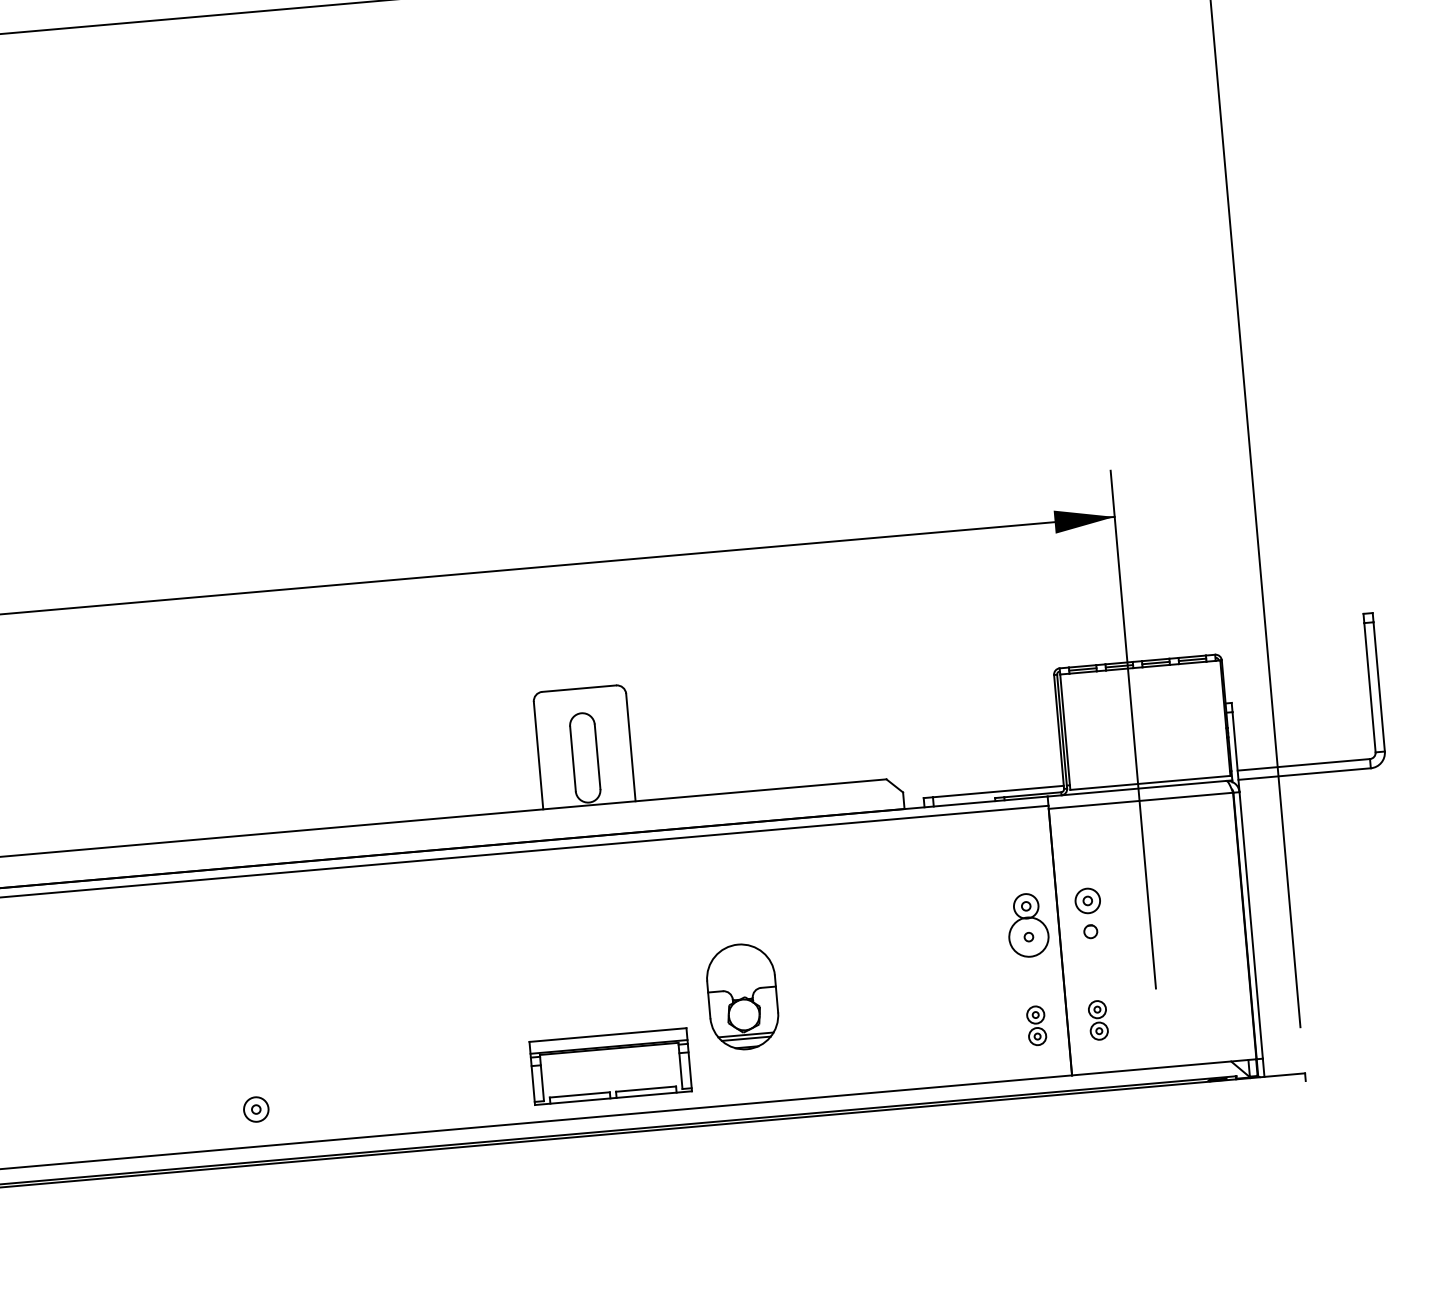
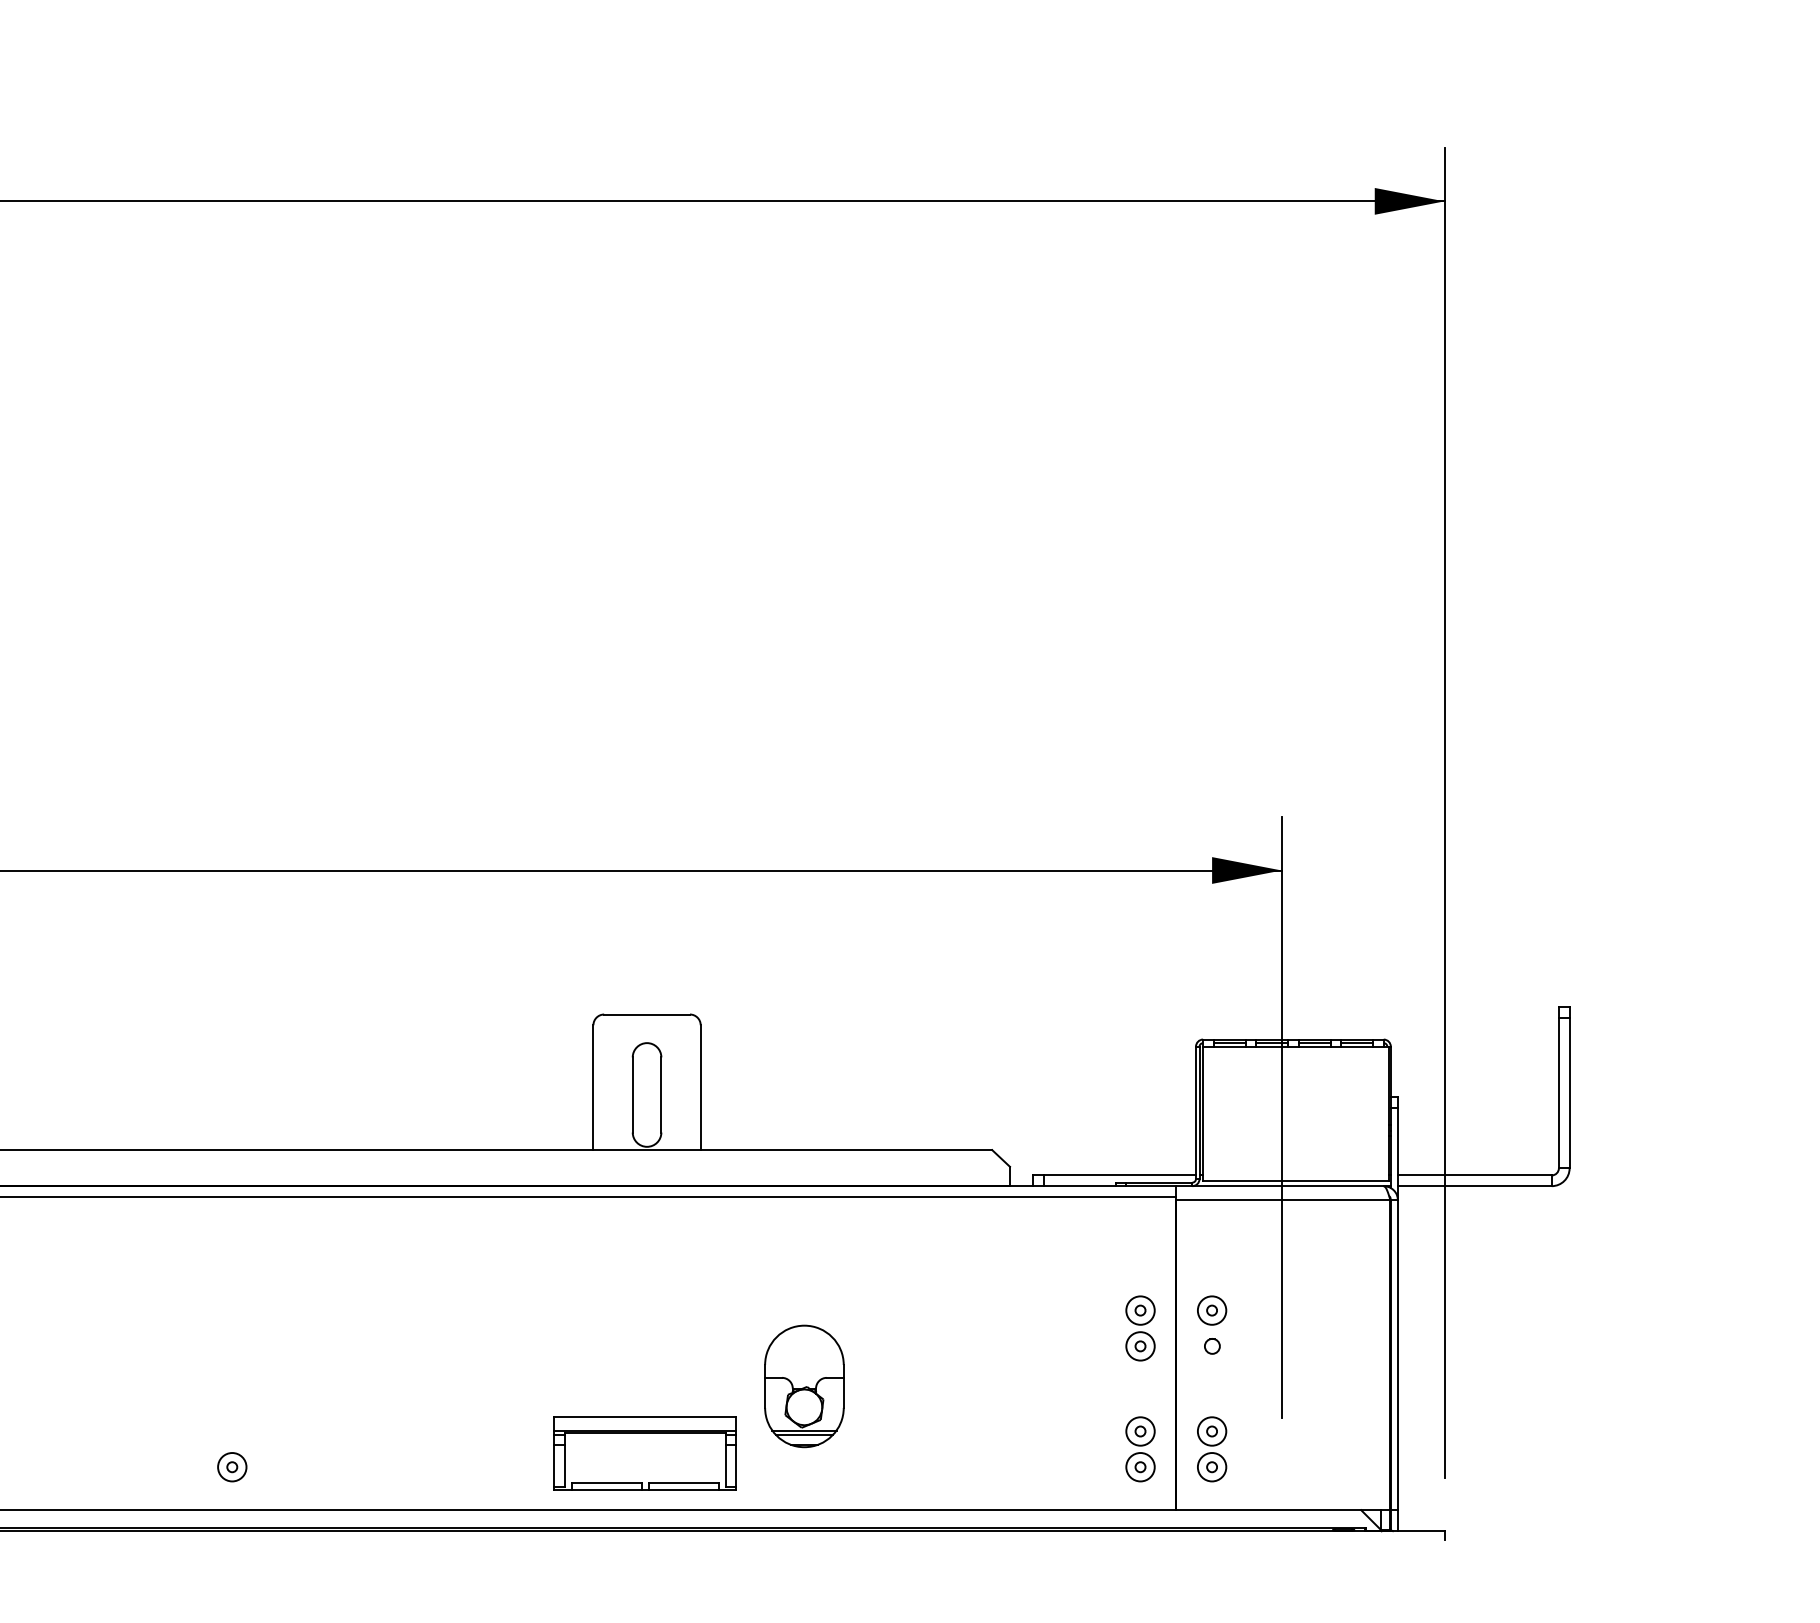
circle: (1028, 937) -> (1140, 1346), size x0.62
part: (1098, 1020) -> (1212, 1449), size x1.43
part: (1036, 1025) -> (1140, 1449), size x1.43

